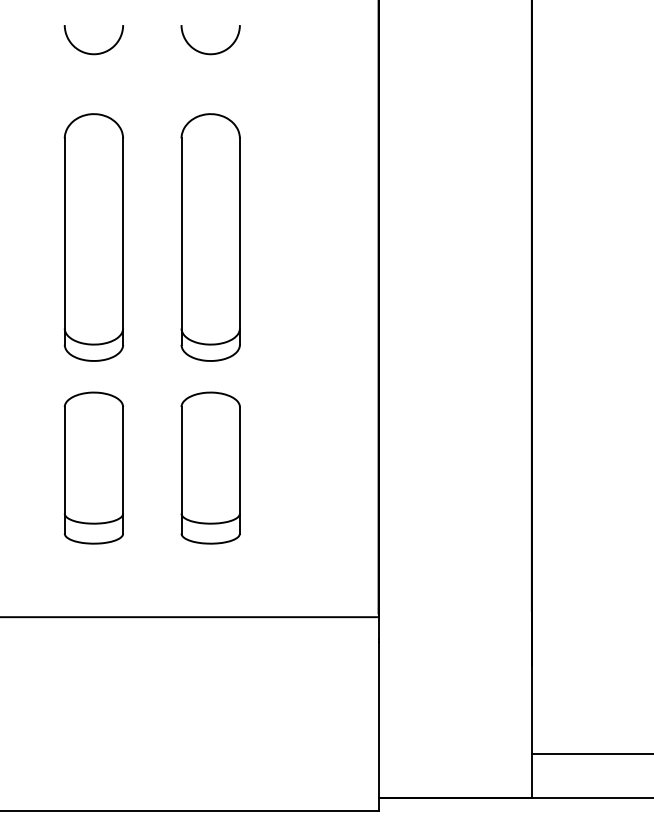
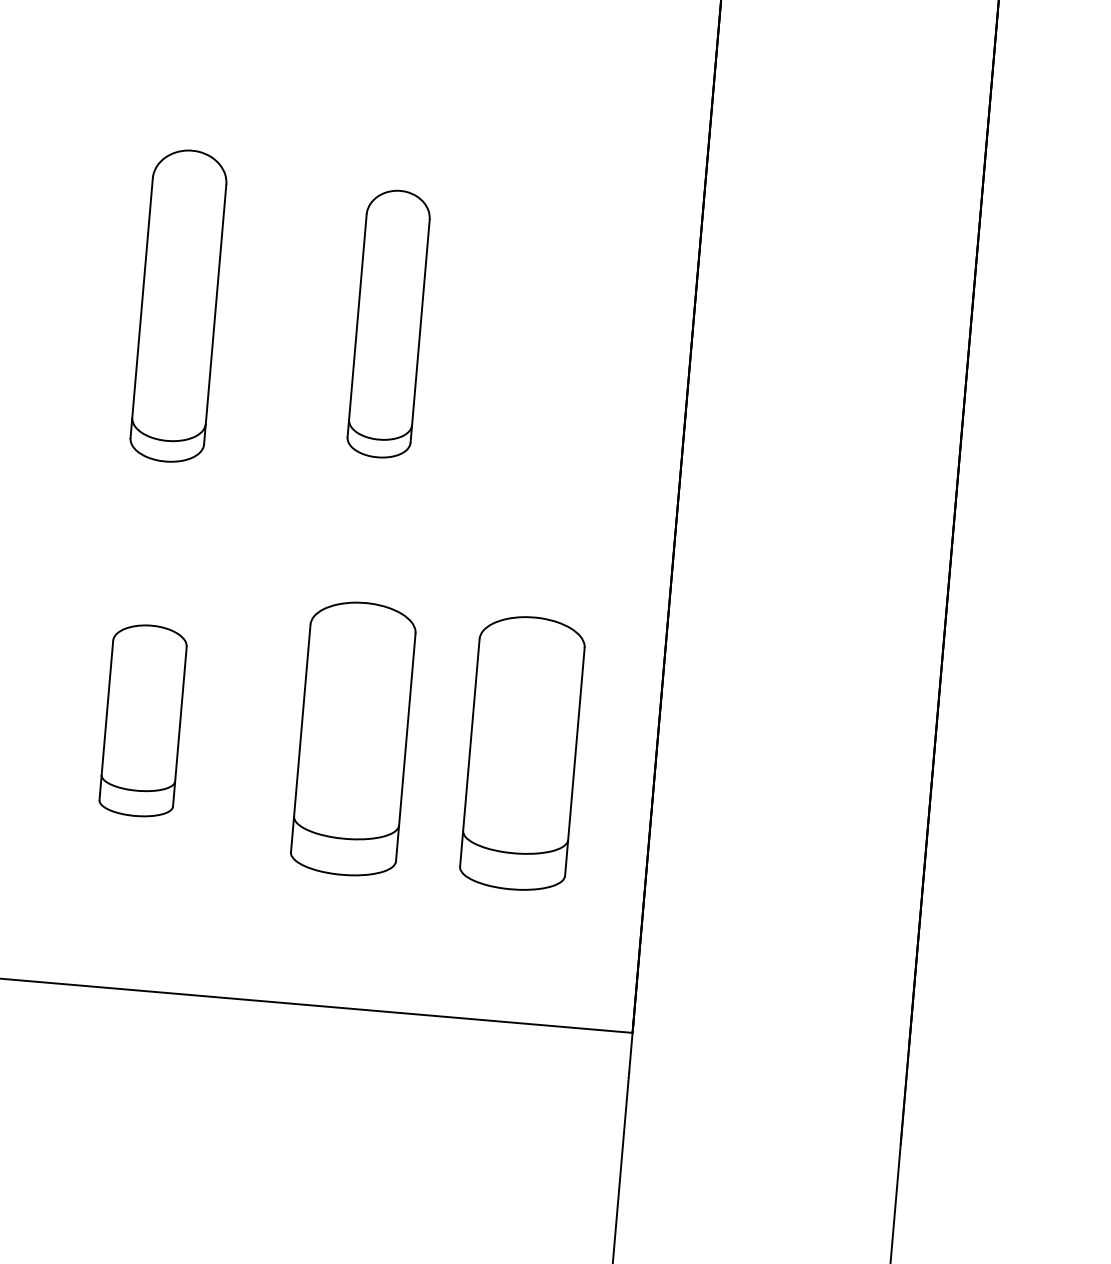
part: (93, 237) -> (178, 306), size x0.7
part: (210, 237) -> (388, 324), size x0.6
part: (93, 467) -> (142, 719), size x0.7
part: (304, 467) -> (522, 752), added

